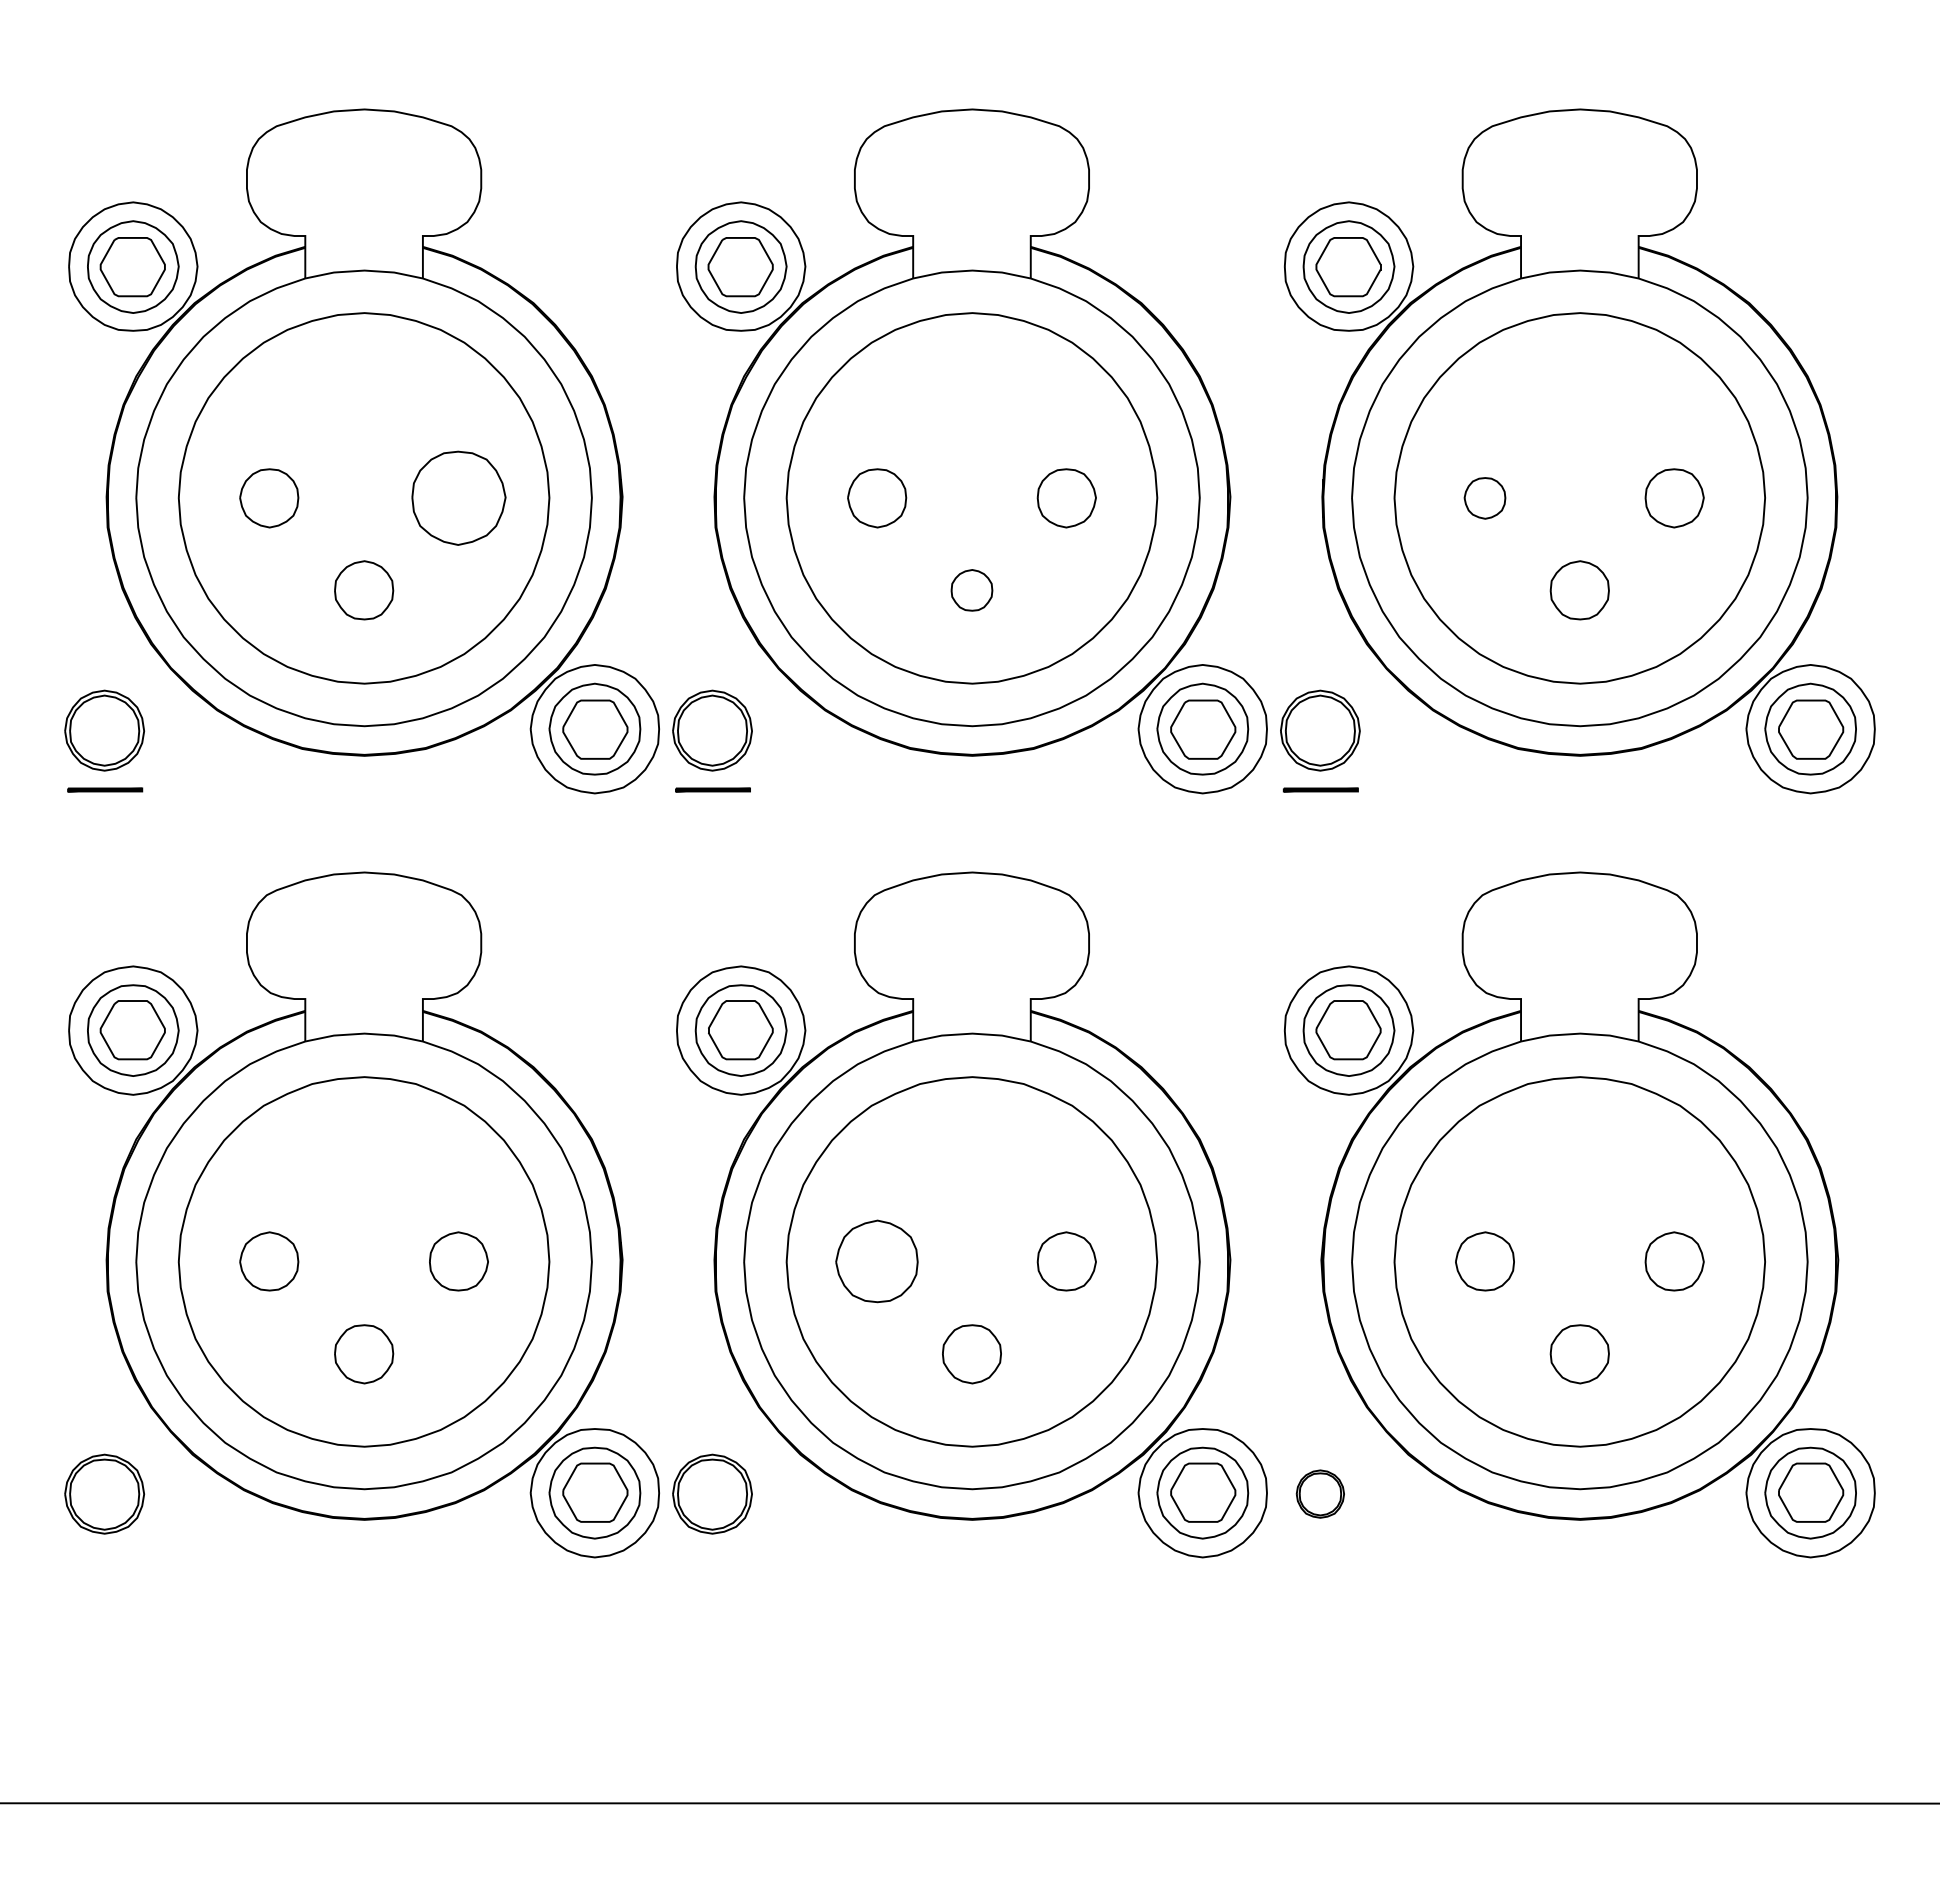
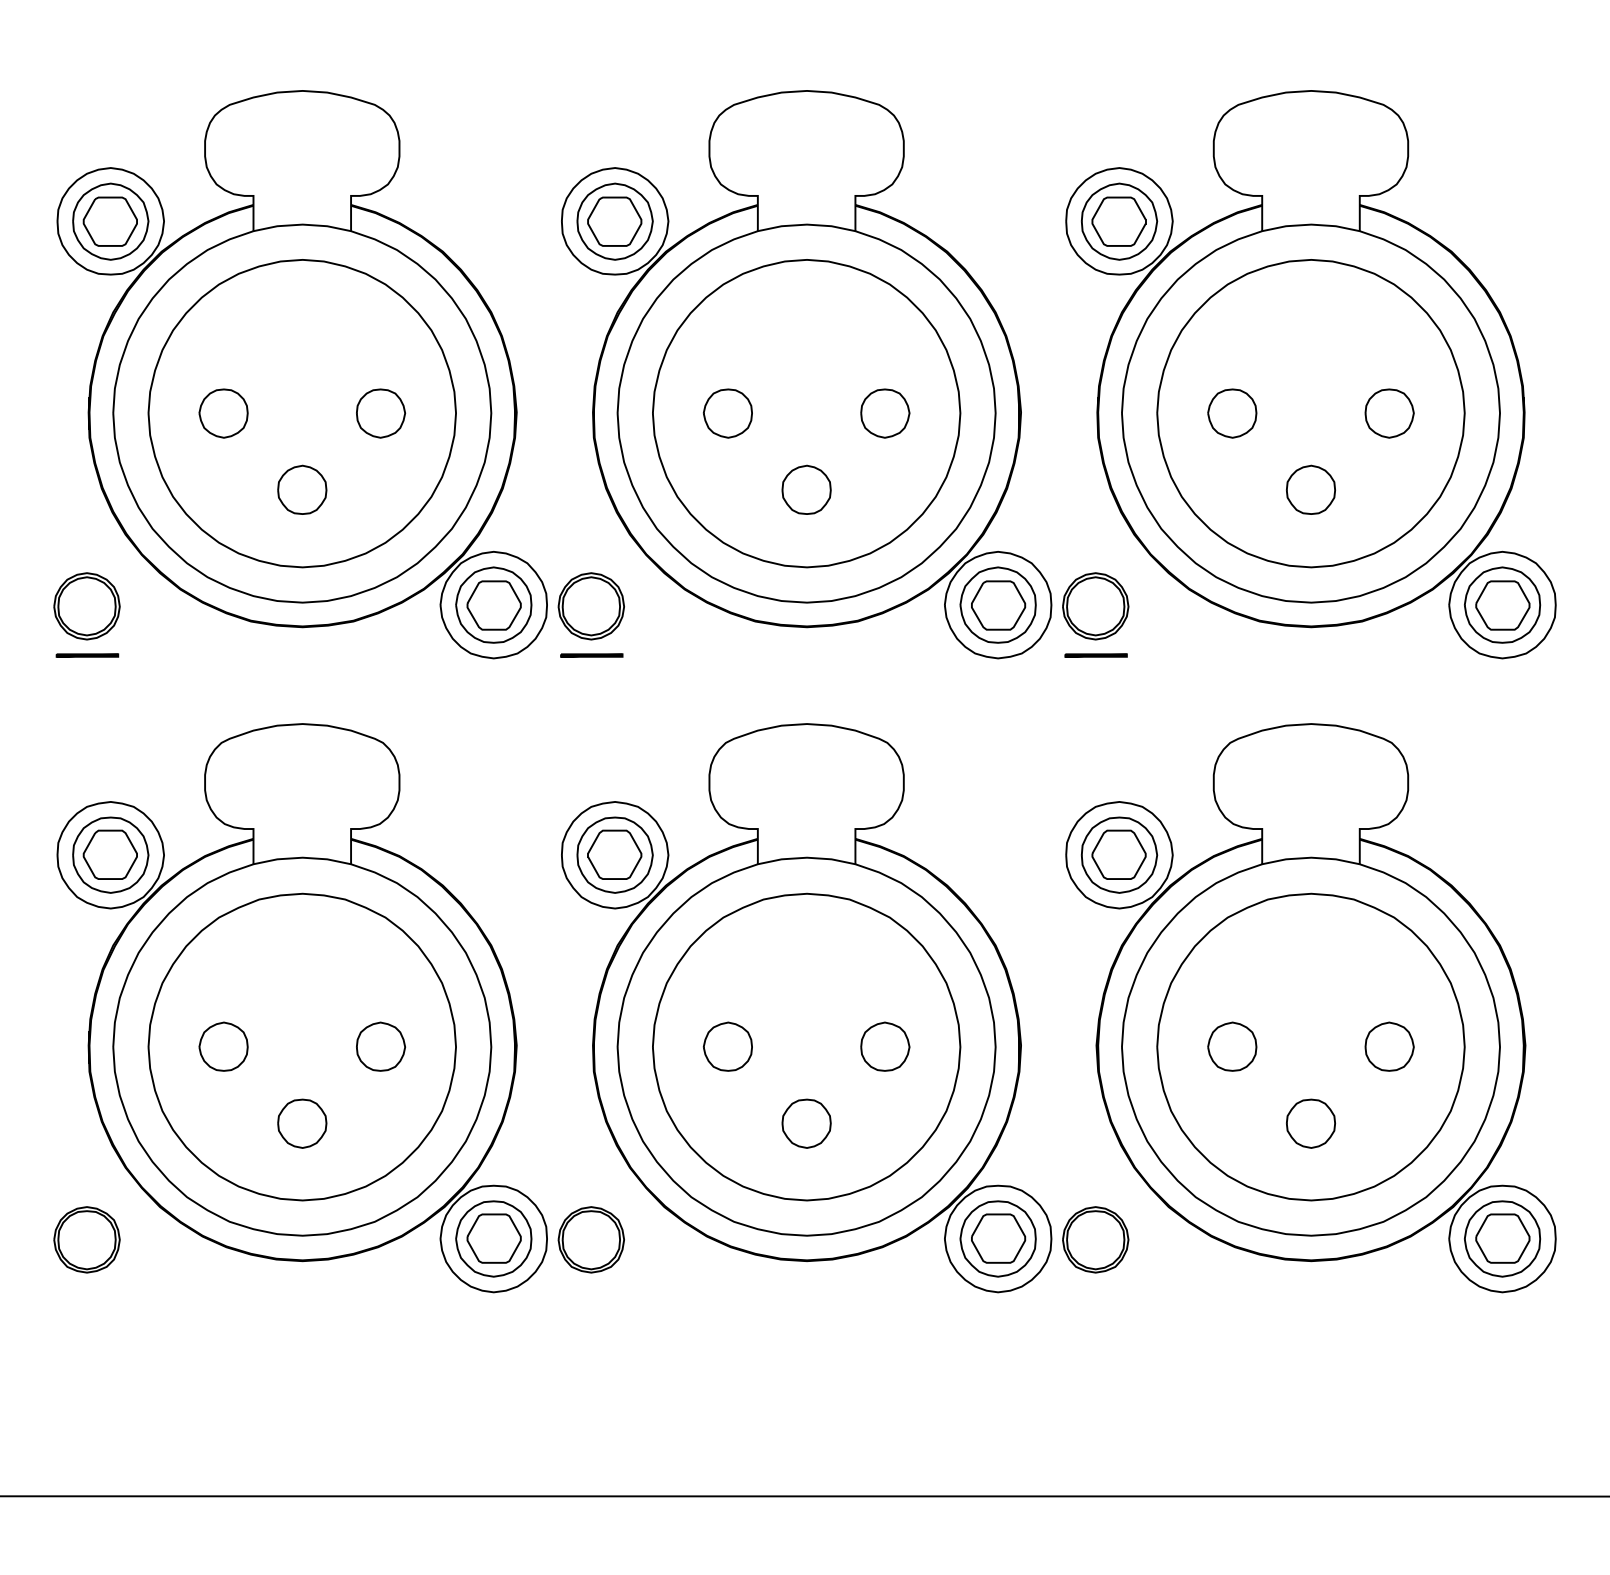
part: (458, 498) -> (380, 413), size x0.62
part: (1484, 498) -> (1231, 413), size x1.43
part: (971, 590) -> (806, 490), size x1.43
part: (877, 1261) -> (728, 1046), size x0.71
part: (1320, 1493) -> (1095, 1239), size x1.67

